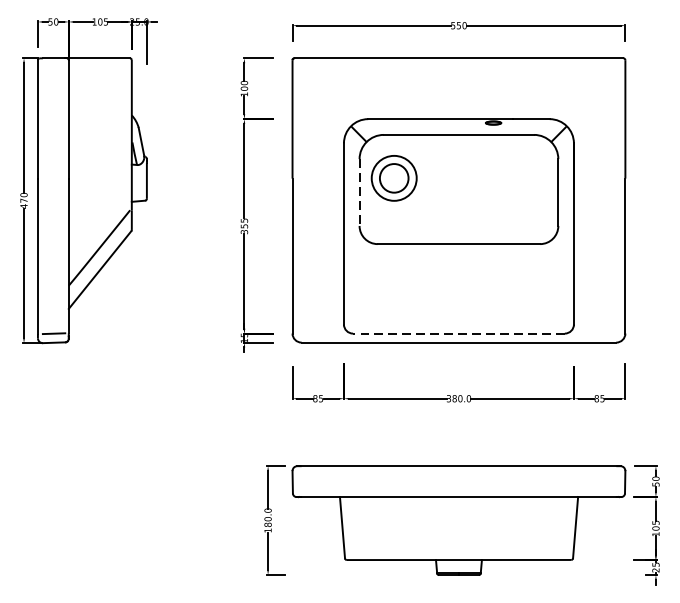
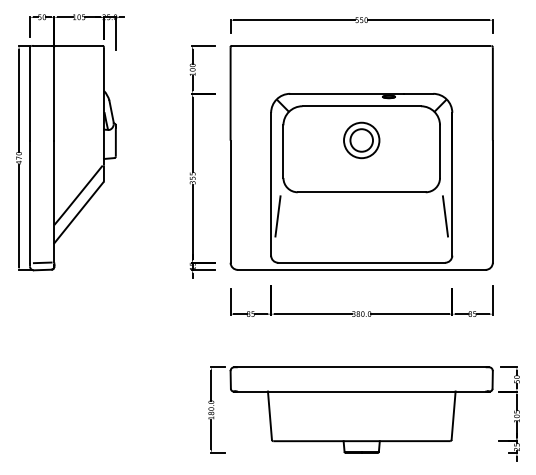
part: (393, 178) -> (361, 140), moved
line: (359, 193) -> (283, 152), dashed -> solid
line: (352, 274) -> (277, 216), added
line: (565, 274) -> (445, 216), added
line: (458, 333) -> (361, 262), dashed -> solid

